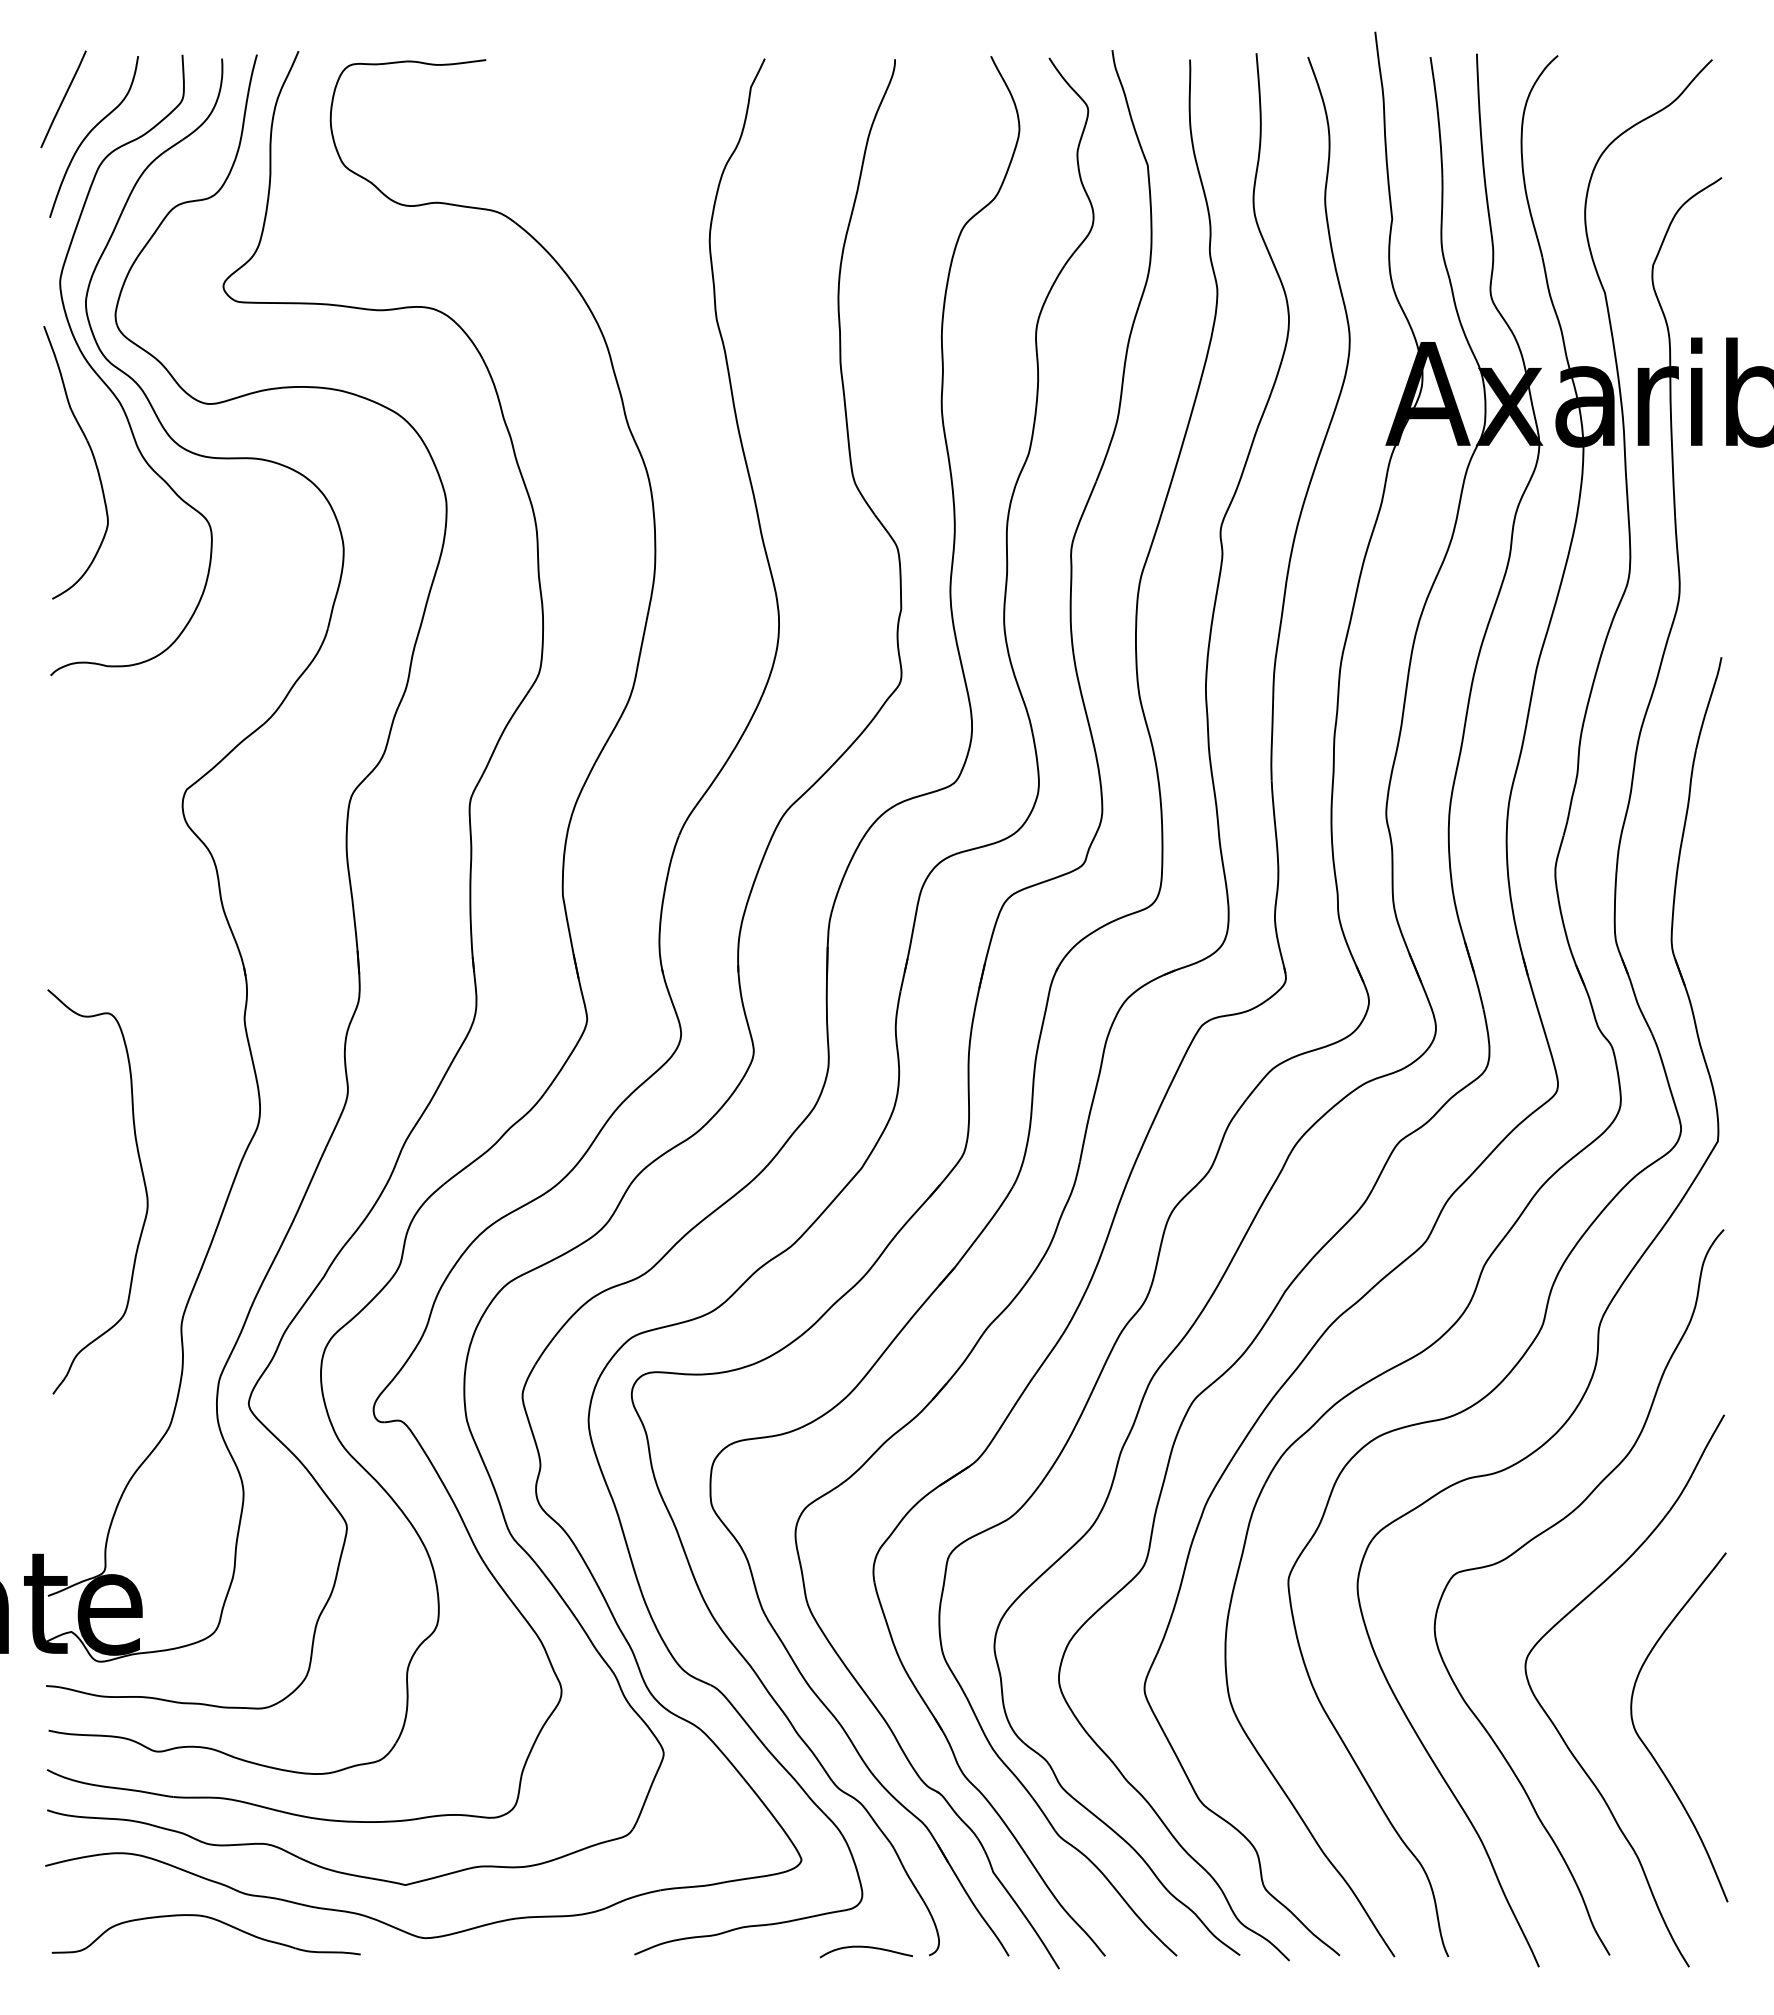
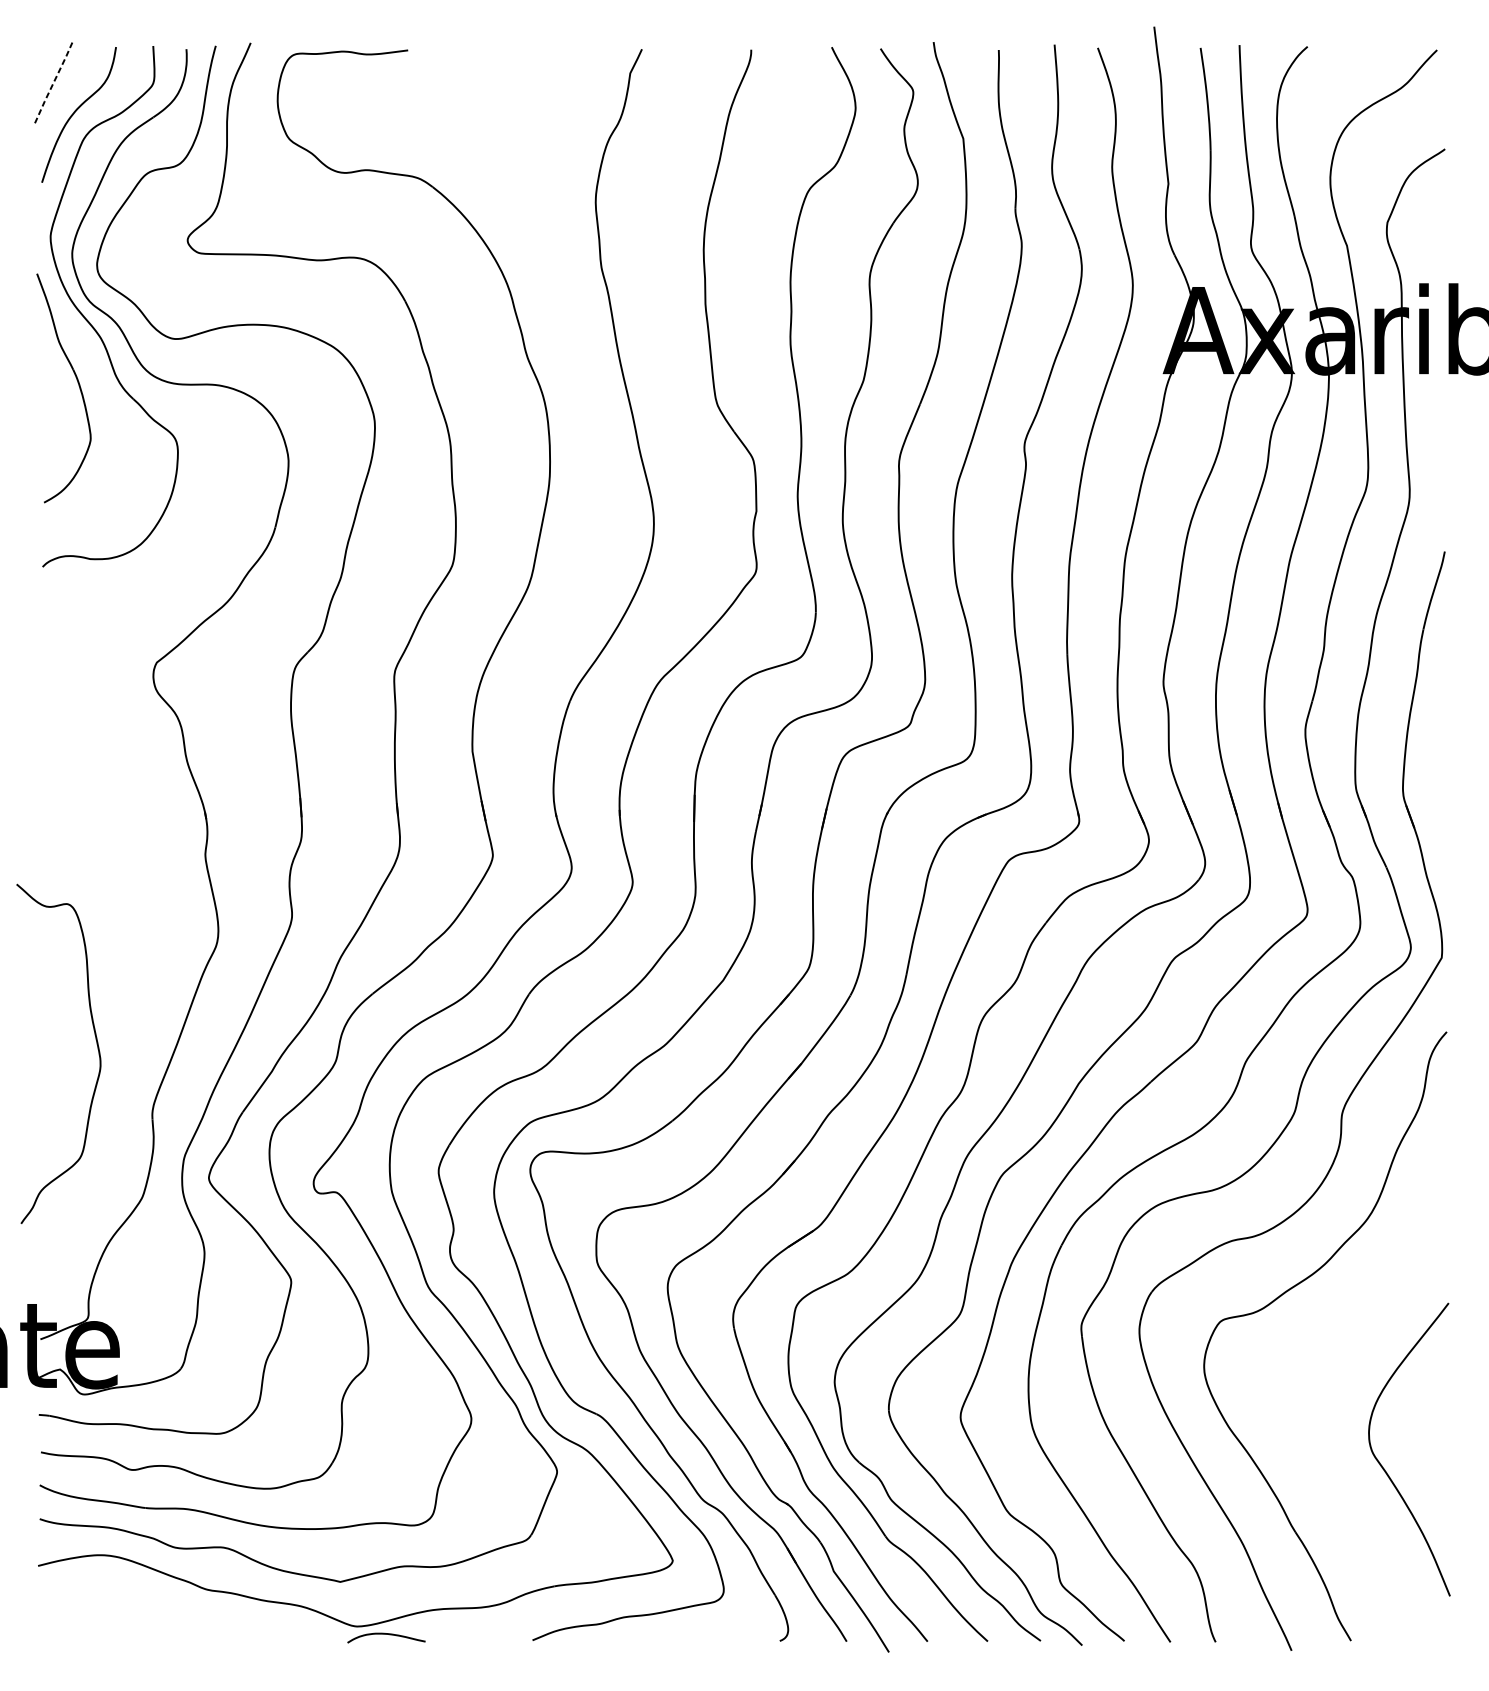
line: (63, 99) -> (53, 83), solid -> dashed
curve: (143, 1182) -> (97, 1046), moved
part: (1561, 1734) -> (1310, 1455), removed
part: (211, 1919) -> (177, 1610), removed
curve: (865, 1947) -> (385, 1634), moved

